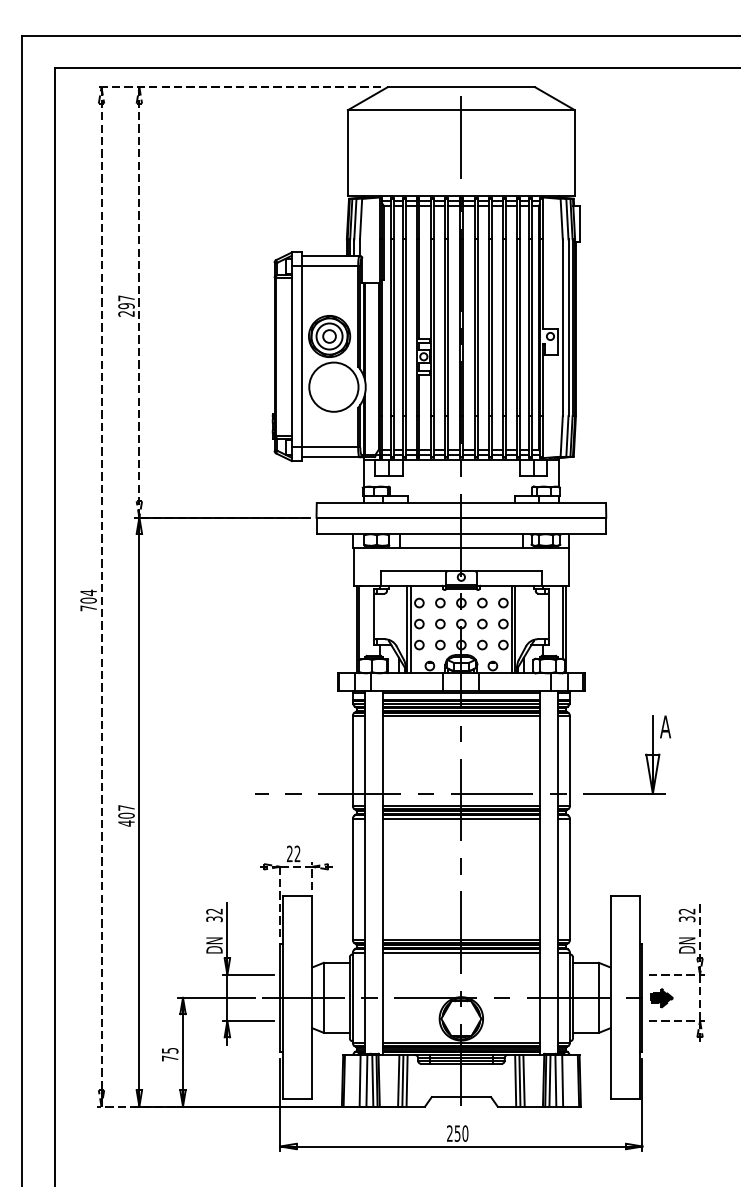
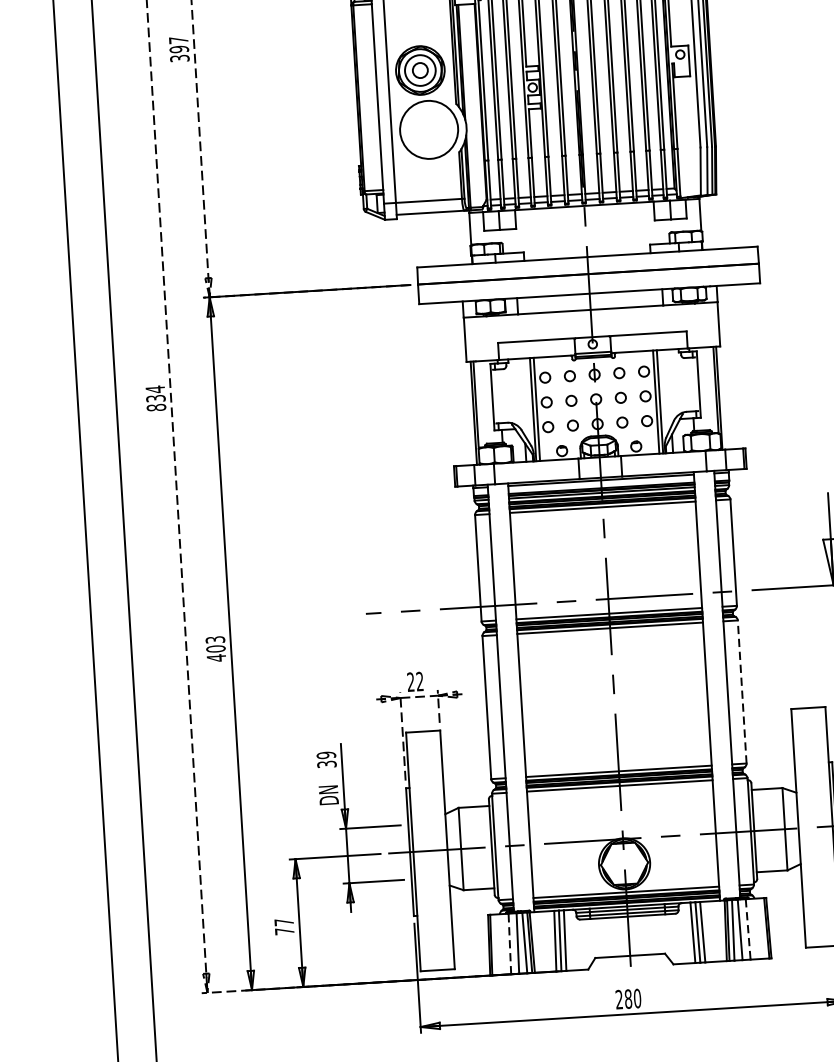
text: (126, 313) -> (179, 58), 297 -> 397
text: (88, 604) -> (156, 403), 704 -> 834
text: (126, 807) -> (215, 639), 407 -> 403
line: (569, 879) -> (741, 692), solid -> dashed
text: (214, 911) -> (326, 755), 32 -> 39
text: (170, 1050) -> (284, 922), 75 -> 77
line: (360, 1080) -> (510, 943), solid -> dashed
line: (562, 1080) -> (747, 929), solid -> dashed
text: (457, 1133) -> (628, 999), 250 -> 280

